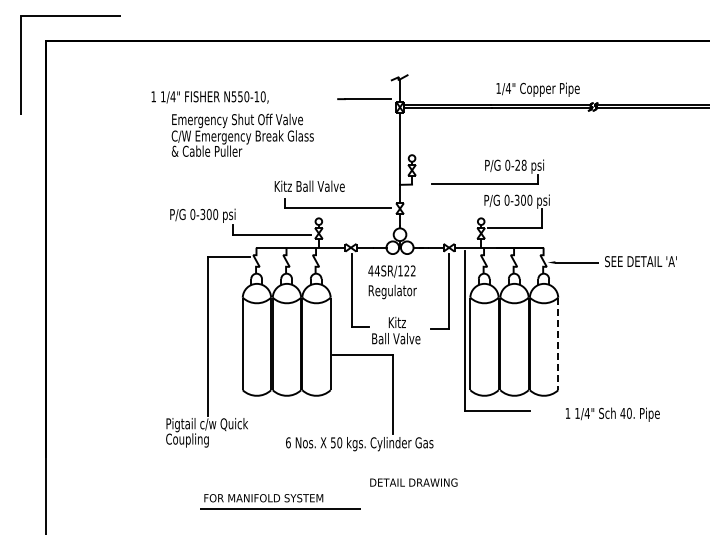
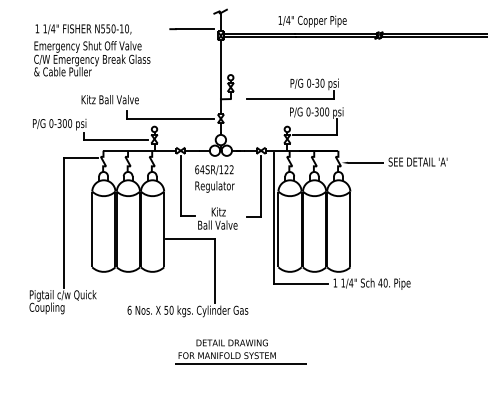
text: (537, 89) -> (312, 21), moved
text: (209, 97) -> (83, 29), moved
text: (520, 165) -> (319, 83), 0-28 -> 0-30
text: (309, 185) -> (110, 98), moved
text: (370, 270) -> (196, 169), 44SR/122 -> 64SR/122
line: (558, 344) -> (350, 229), dashed -> solid
text: (612, 414) -> (371, 283), moved
part: (280, 501) -> (240, 358), moved

